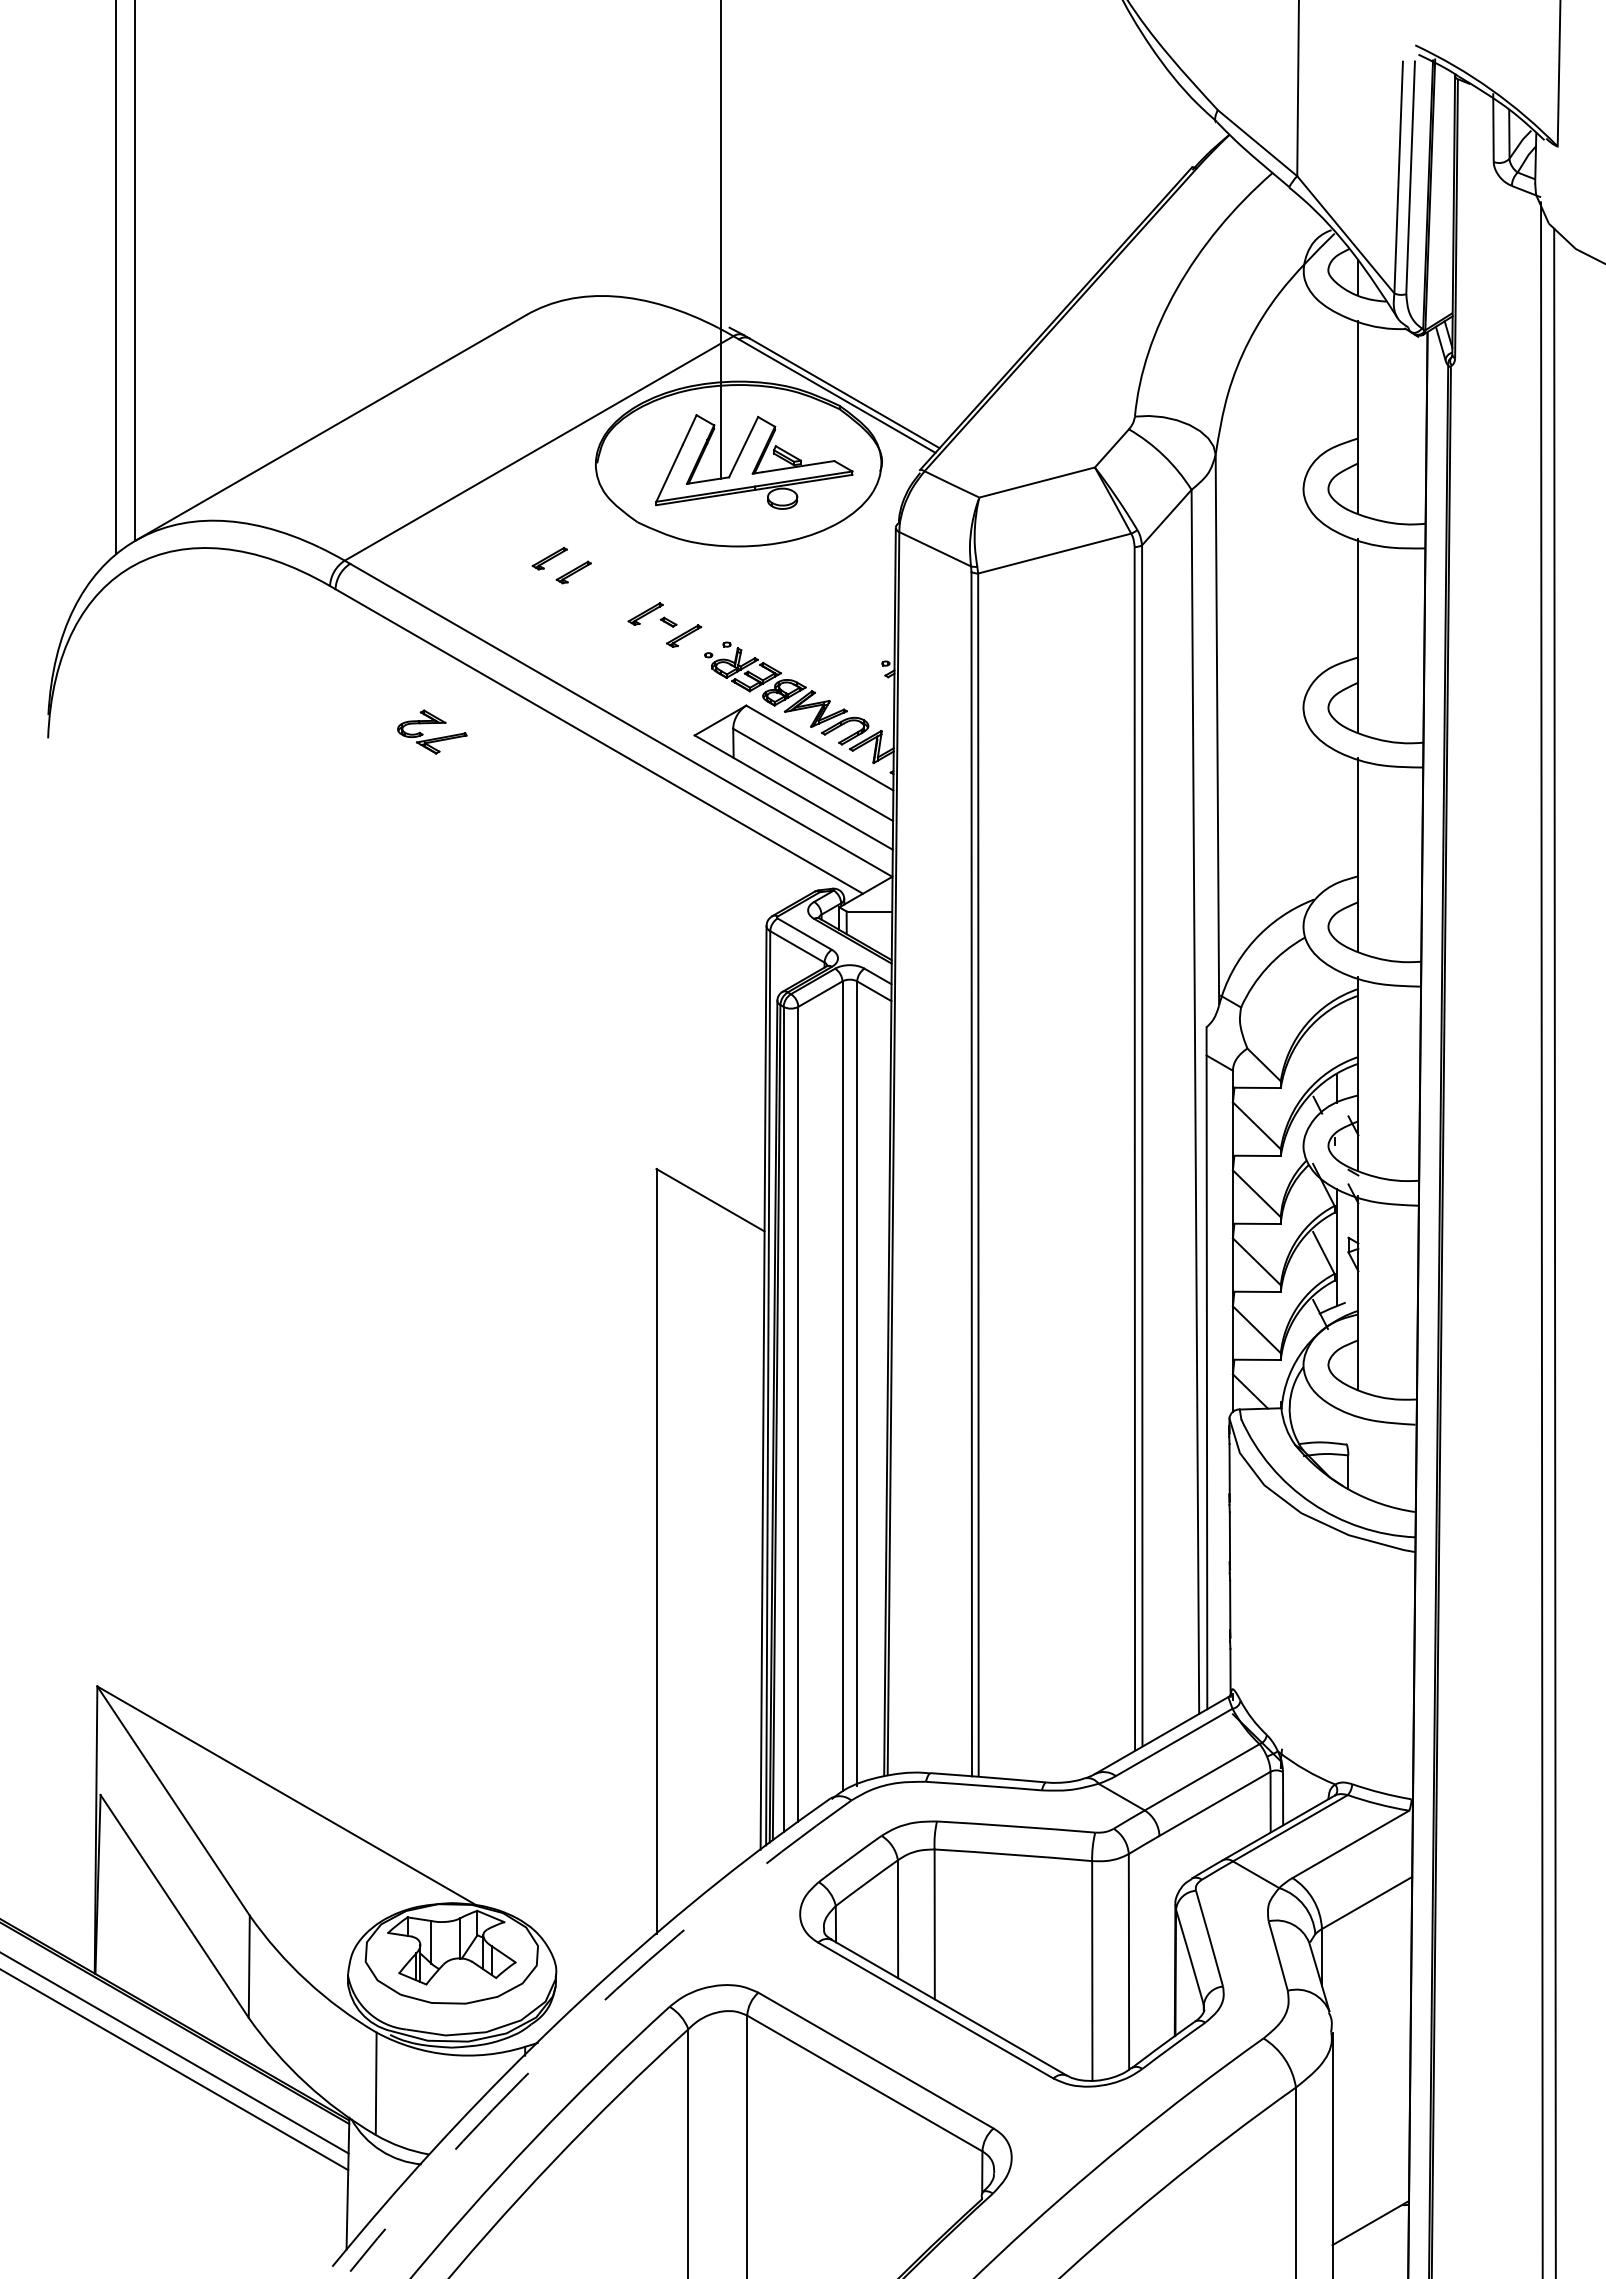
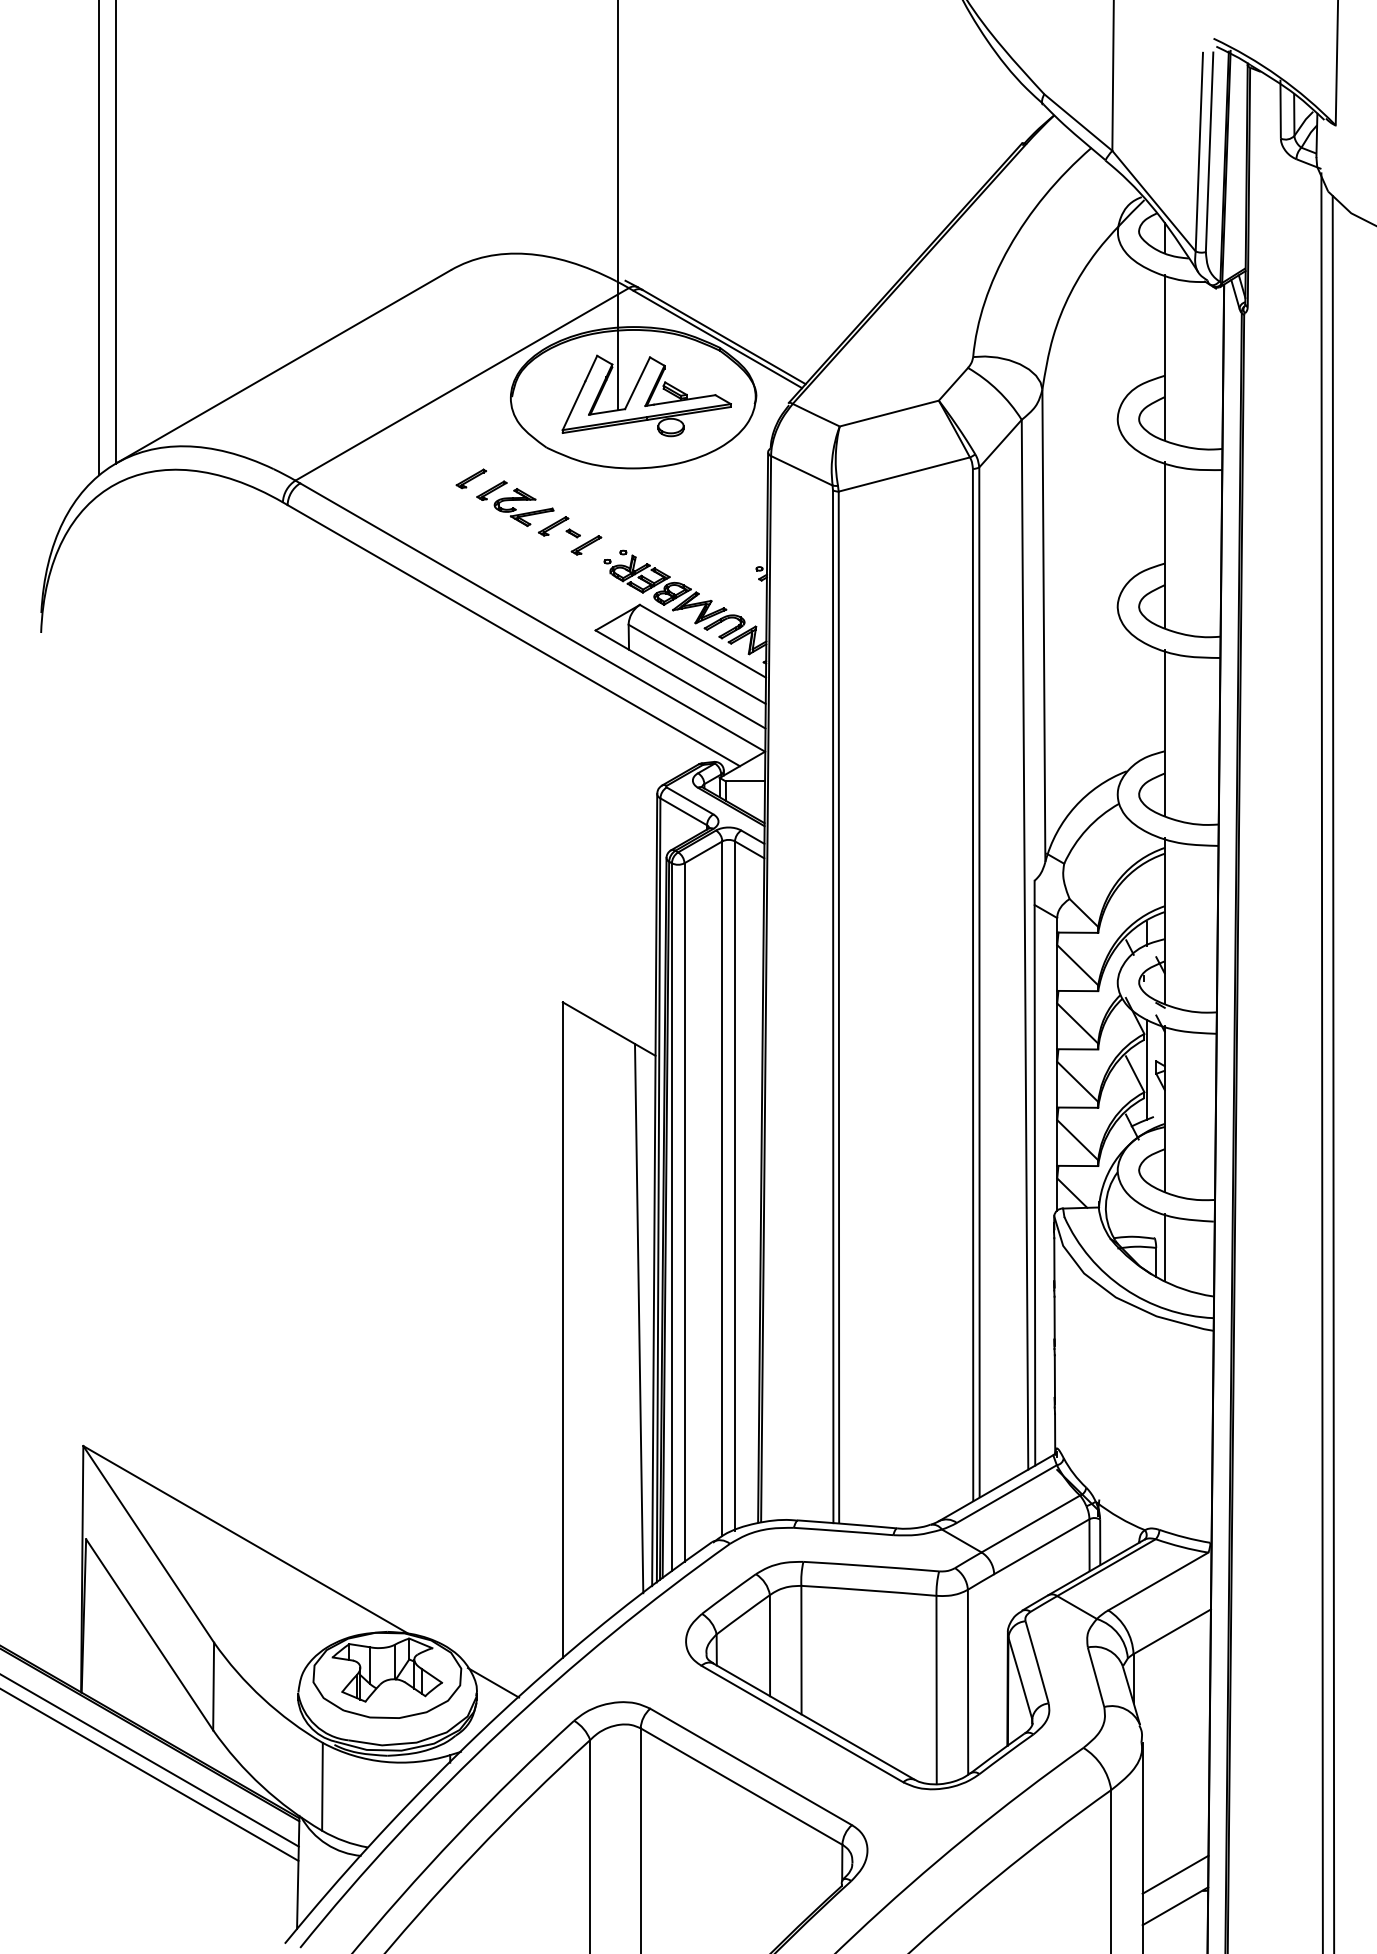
part: (432, 738) -> (524, 513), moved
line: (1358, 1454) -> (1164, 1247), added
line: (745, 1537) -> (639, 1318), added
line: (575, 1962) -> (493, 1682), added
arc: (584, 2018) -> (501, 1730), dashed -> solid
line: (1370, 2186) -> (1175, 1874), added

